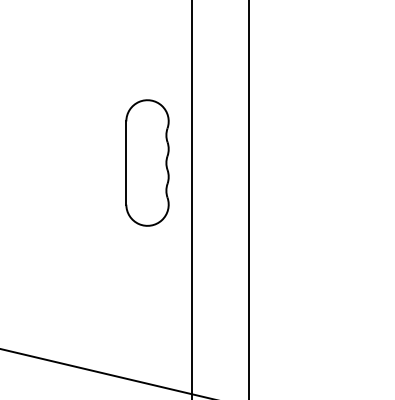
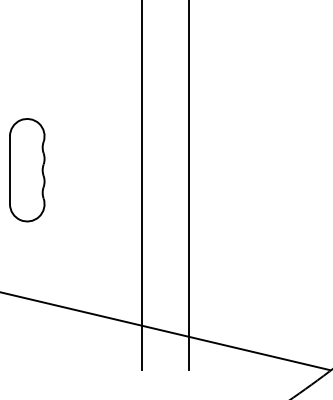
part: (147, 163) -> (27, 170), moved

